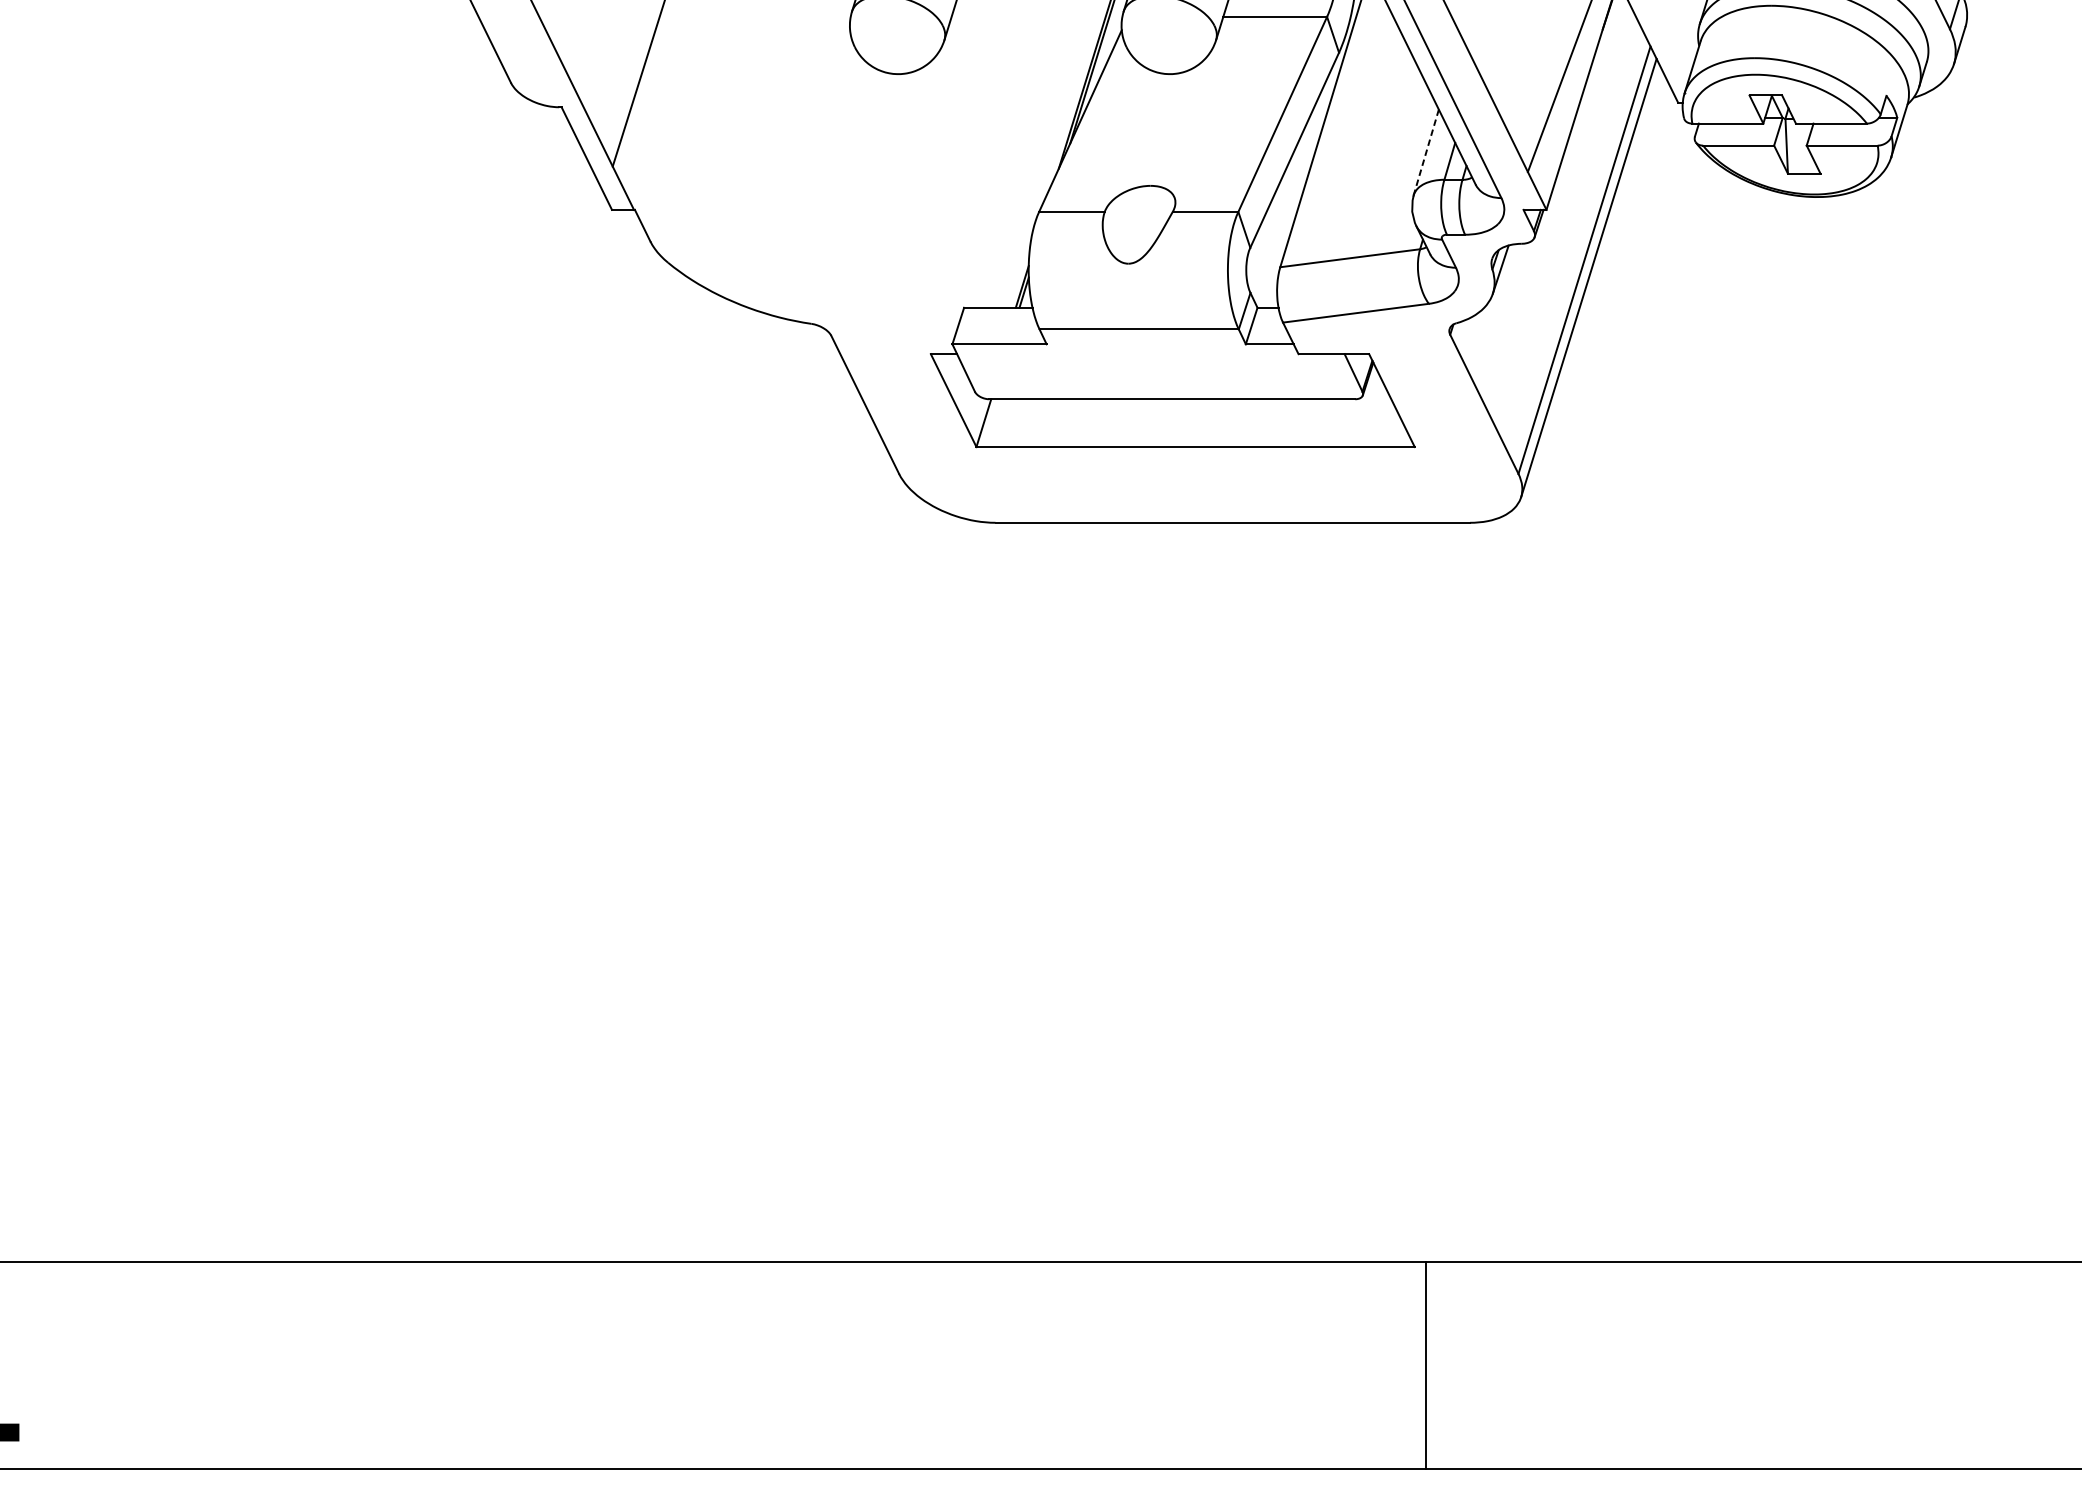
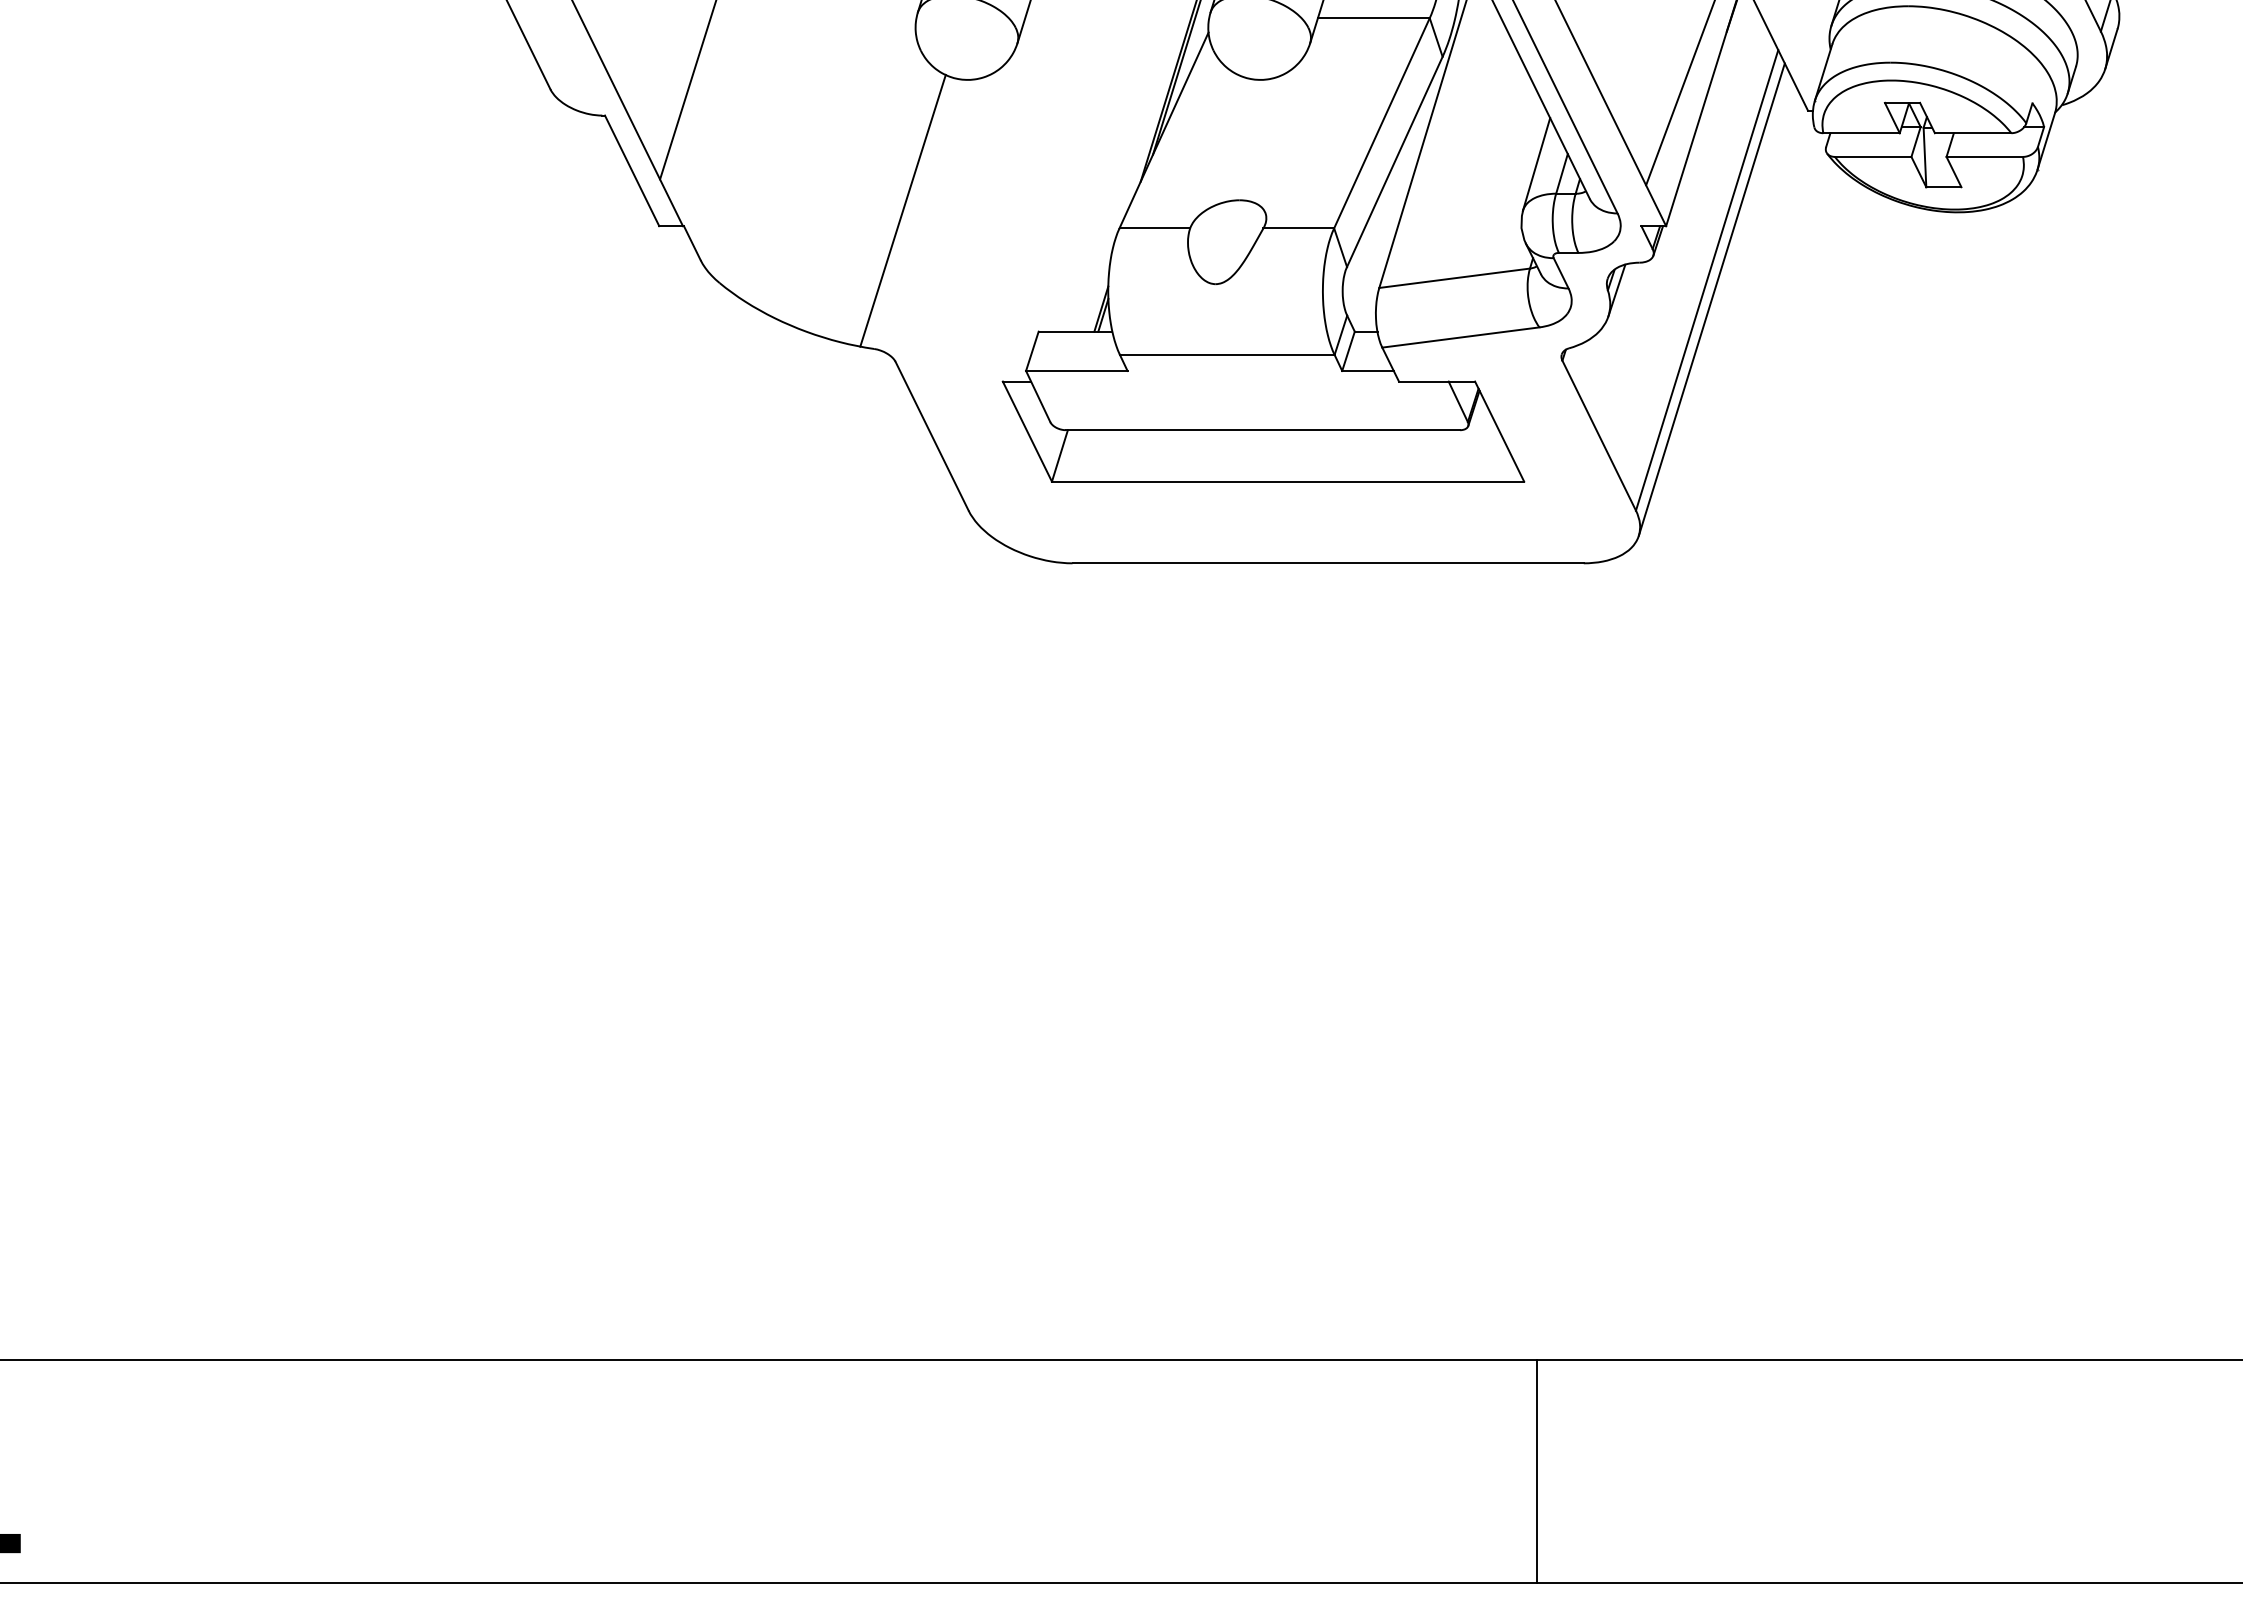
line: (1426, 152) -> (1536, 164), dashed -> solid
line: (837, 195) -> (902, 210), added

